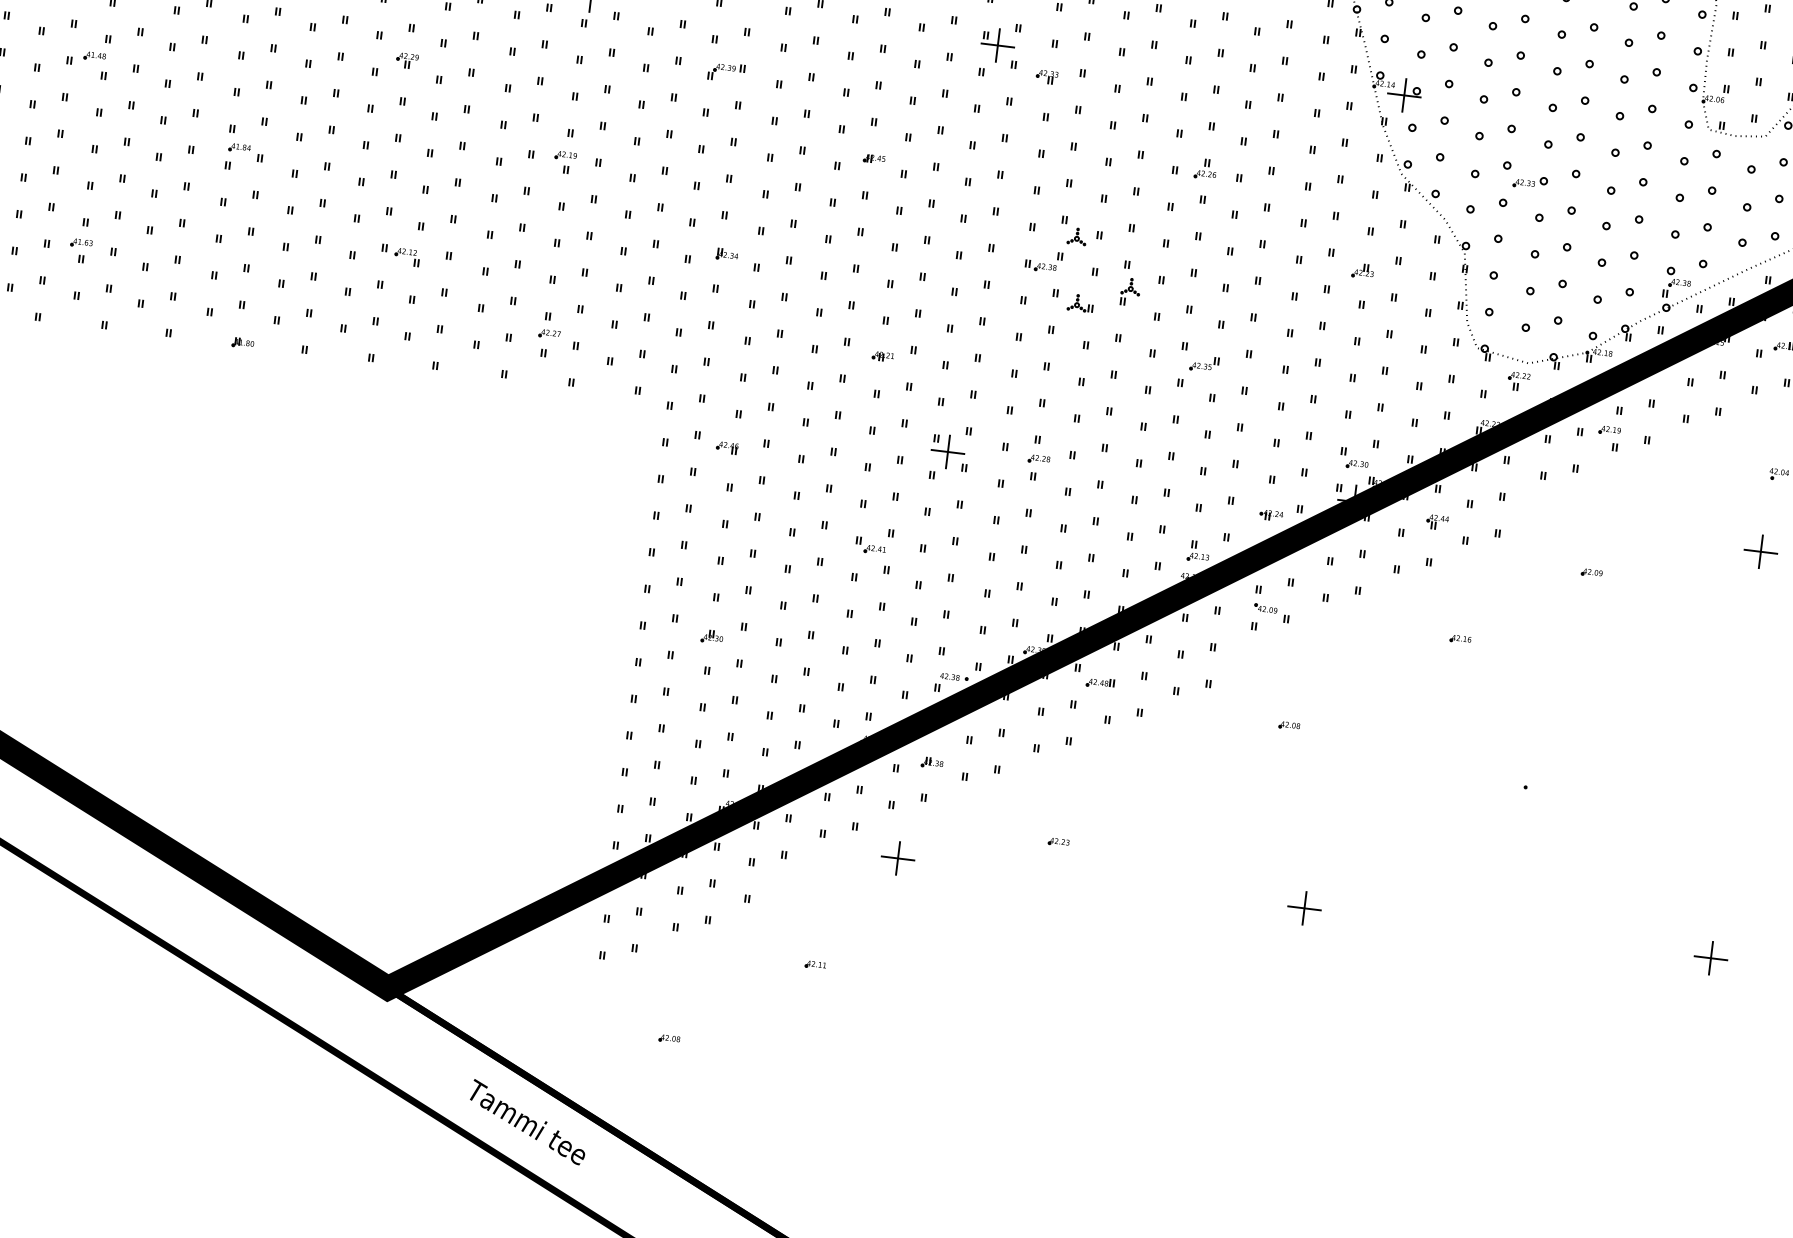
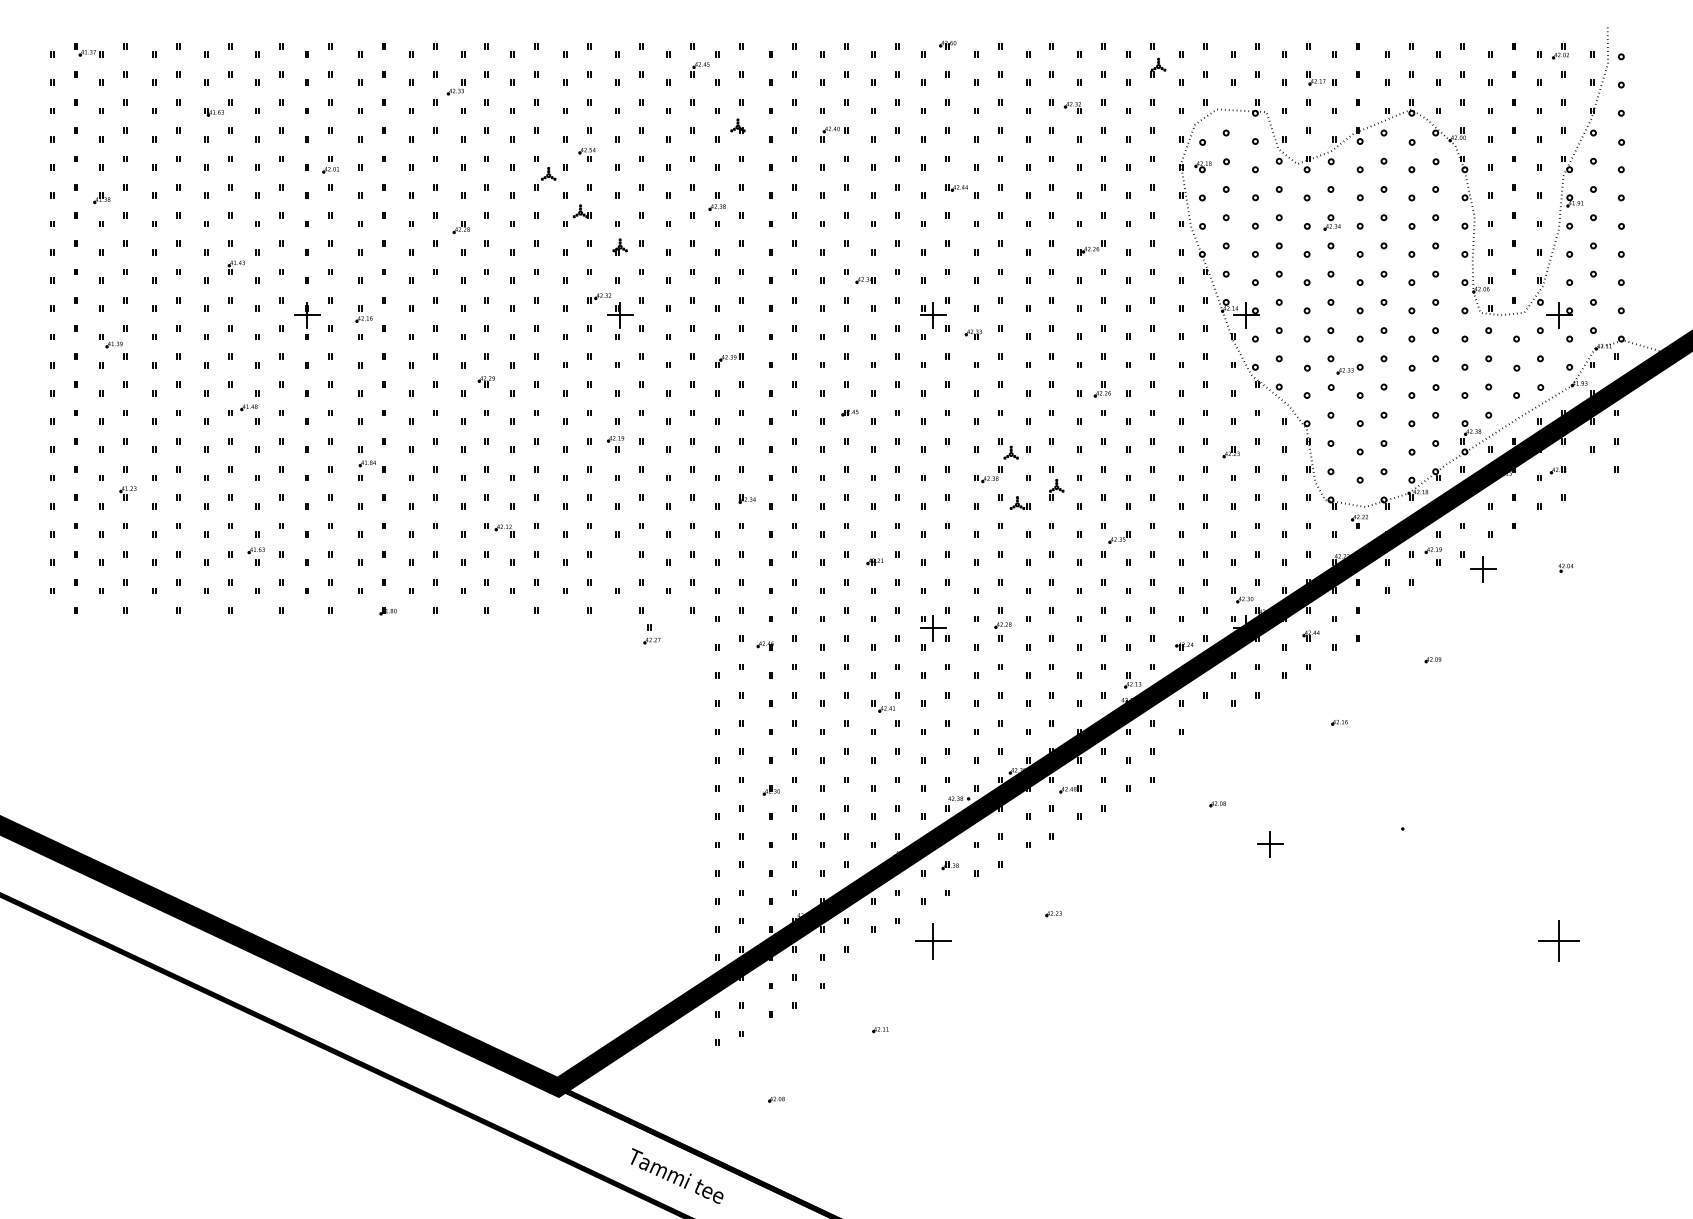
part: (549, 325) -> (651, 634), moved
part: (1761, 552) -> (1483, 569), moved
part: (1271, 613) -> (1193, 720), removed
part: (898, 858) -> (933, 941), size x1.4
part: (1304, 908) -> (1270, 844), moved
part: (1711, 958) -> (1559, 941), size x1.6

